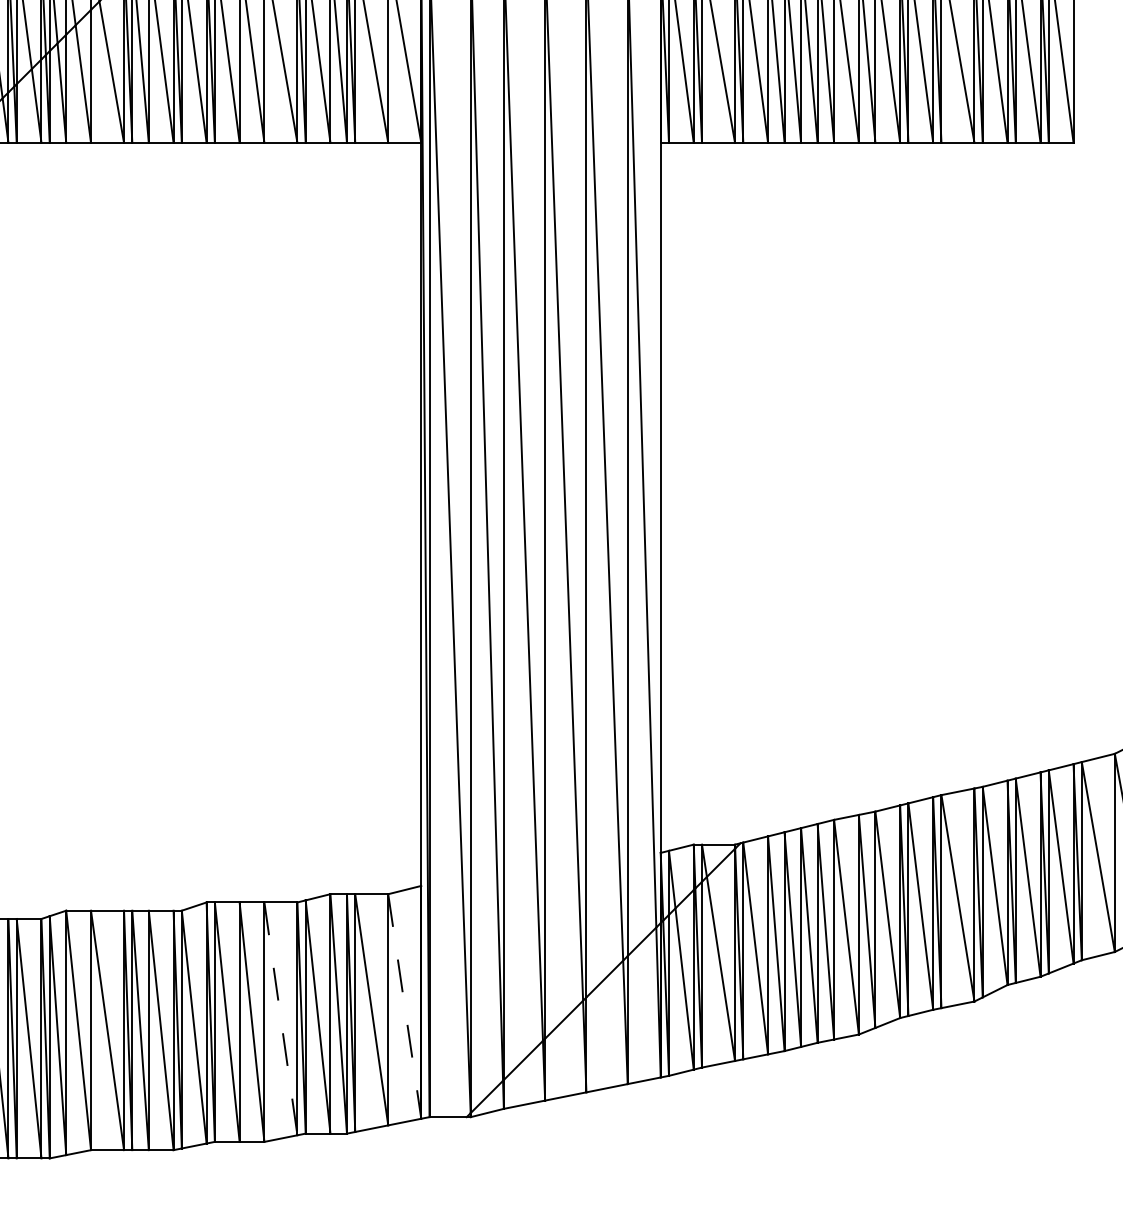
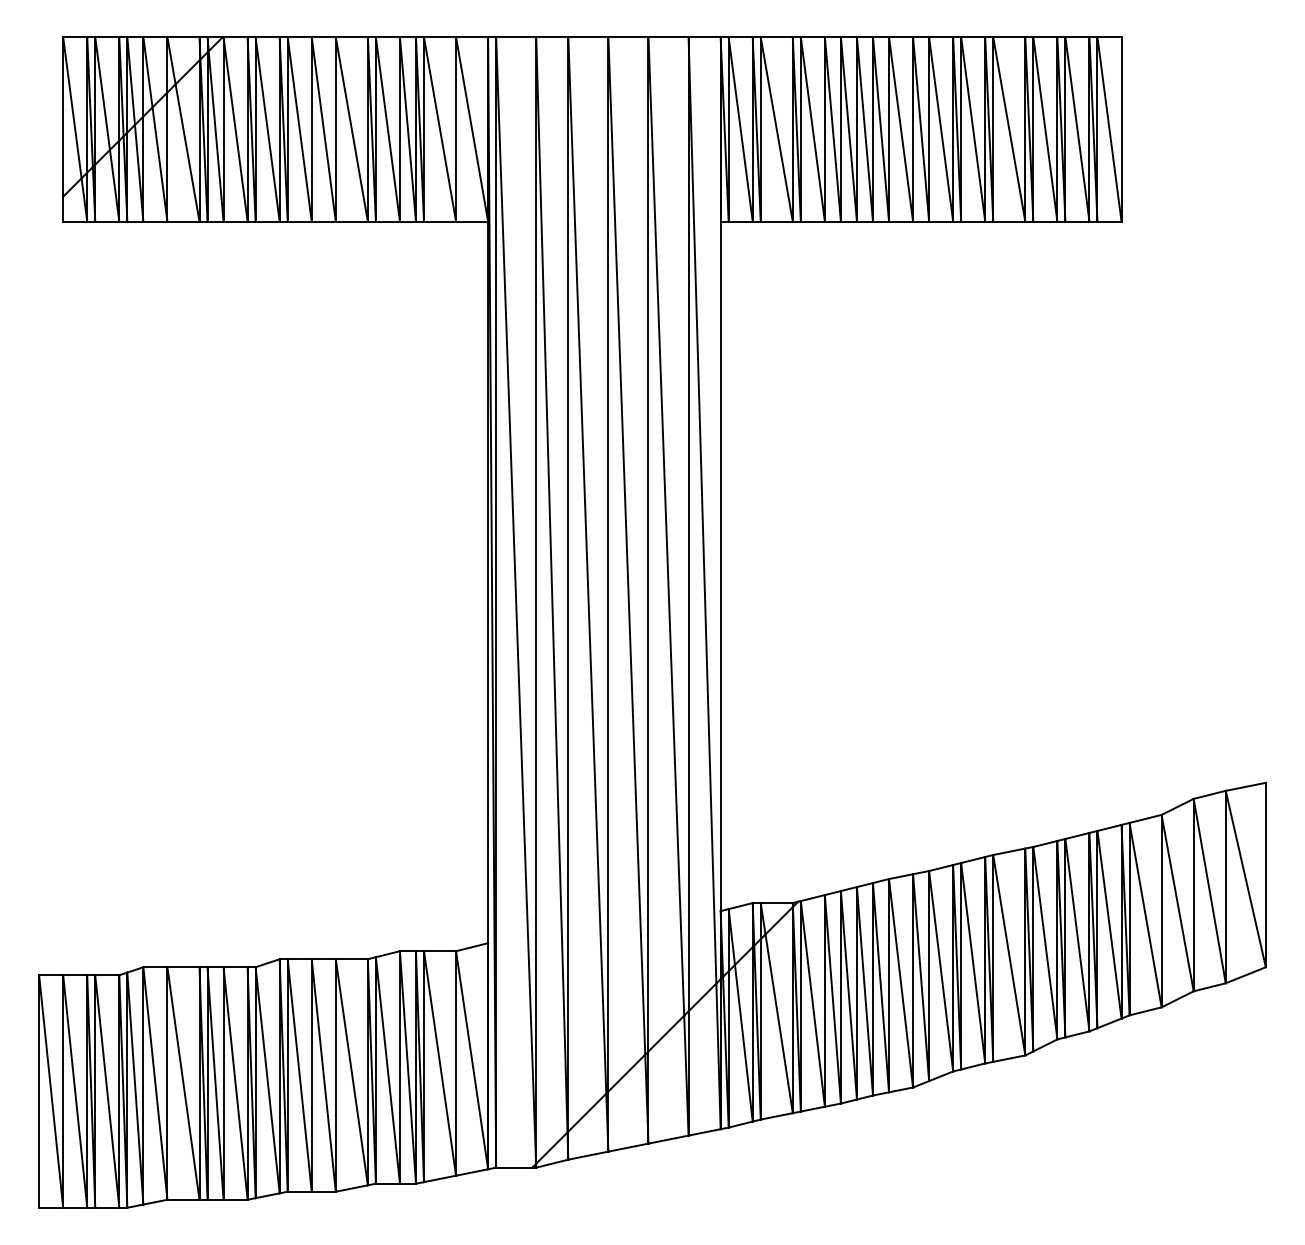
line: (405, 1006) -> (472, 1060), dashed -> solid
line: (280, 1019) -> (351, 1072), dashed -> solid

